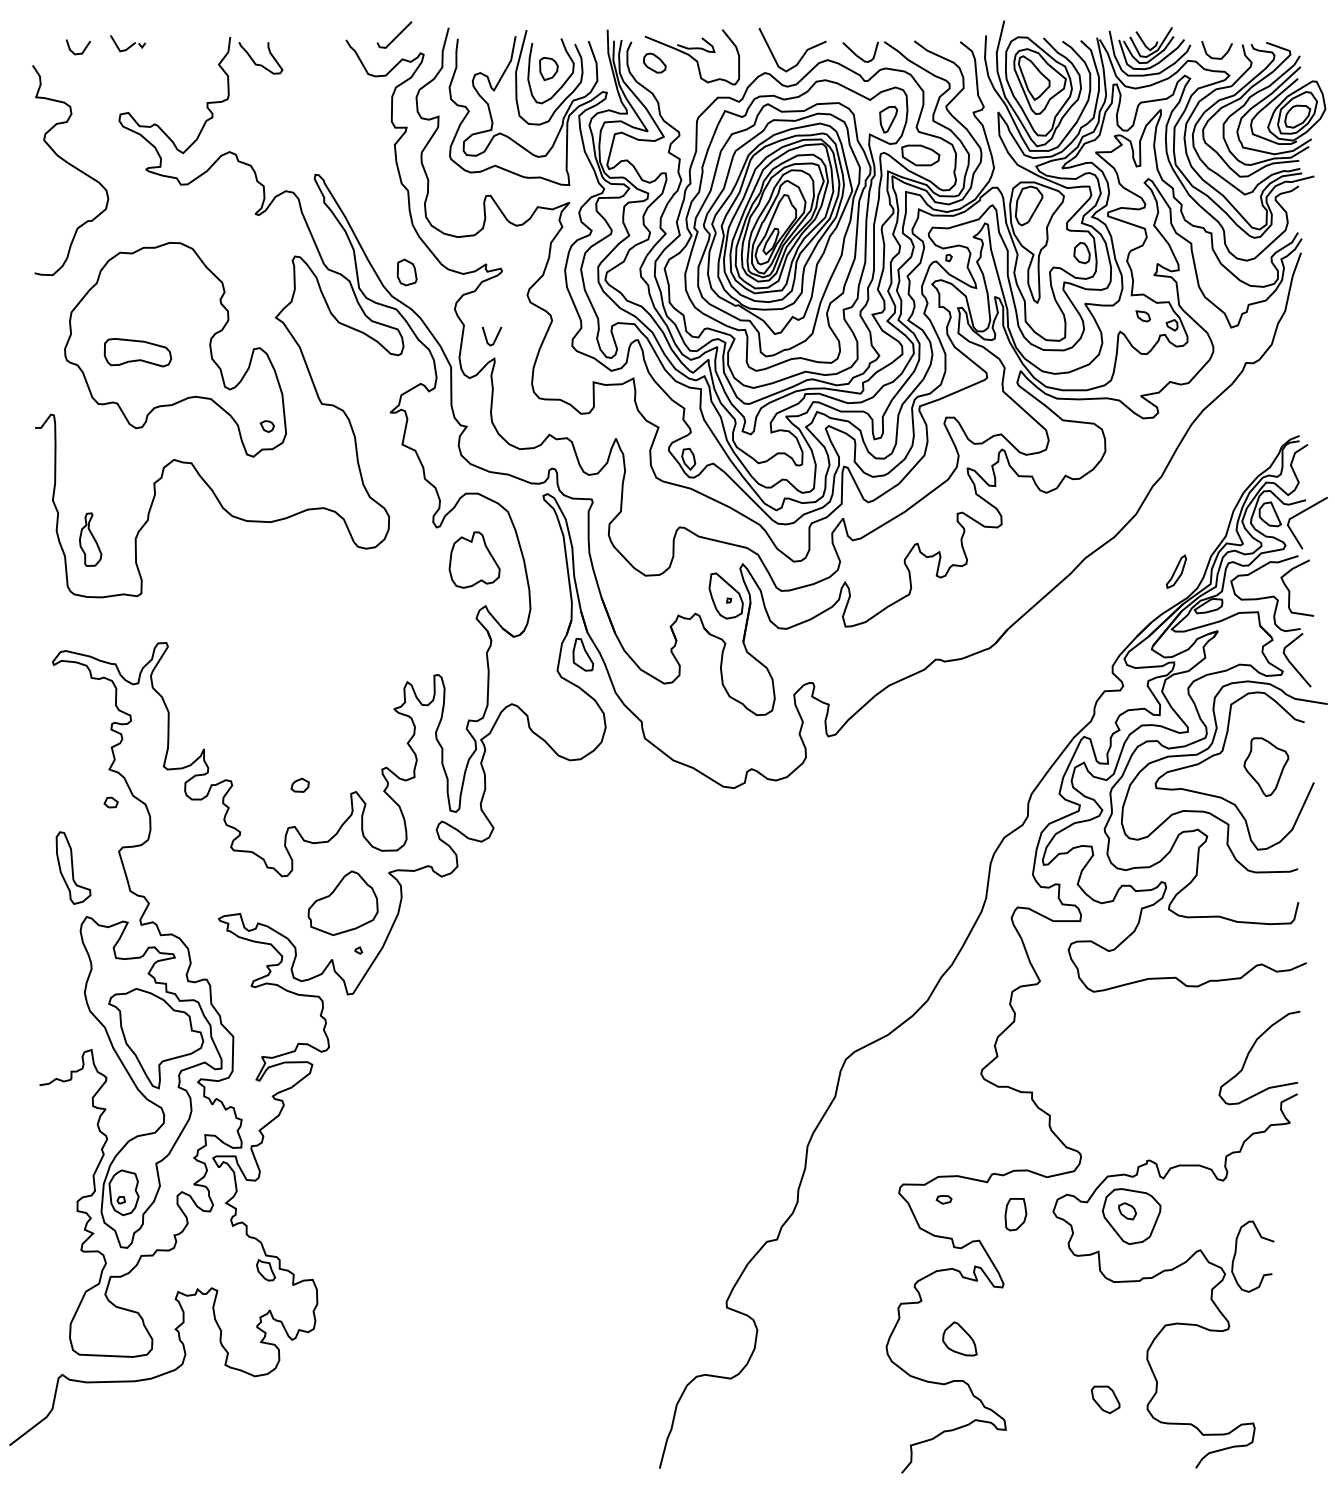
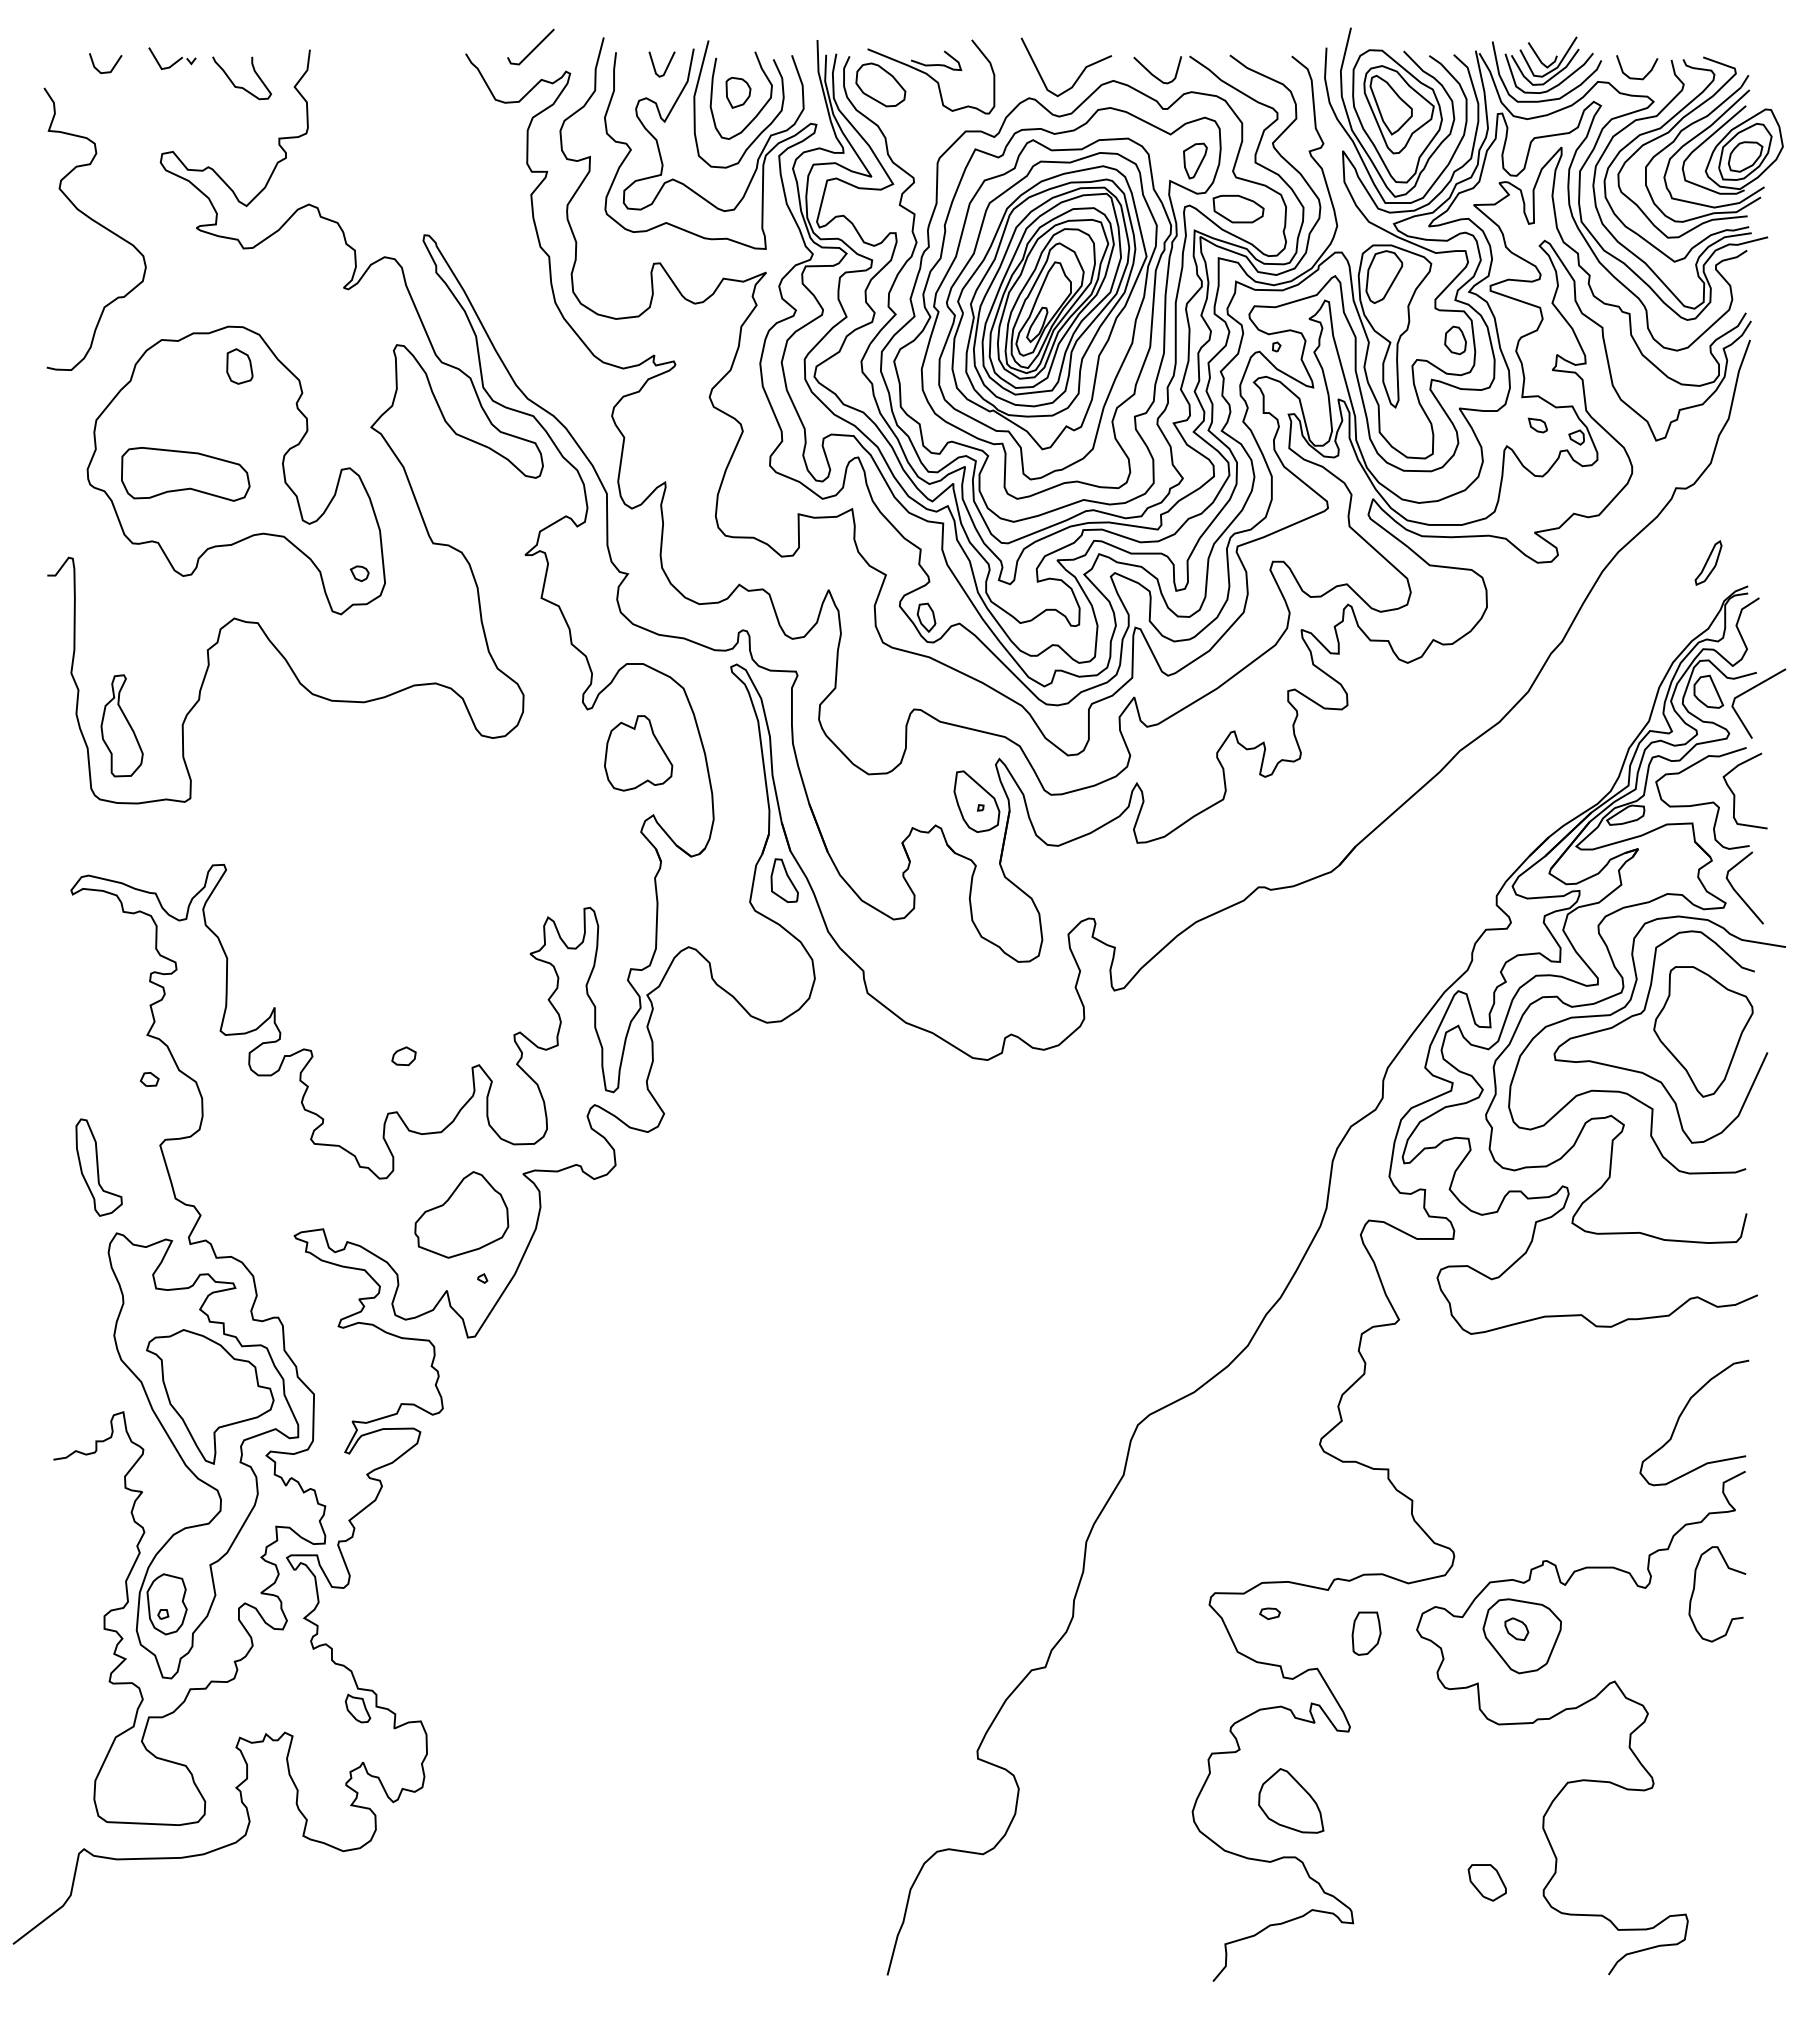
part: (654, 62) -> (880, 84), size x1.67
curve: (259, 64) -> (240, 86), moved
part: (406, 272) -> (239, 366), moved
line: (495, 337) -> (666, 66), moved
part: (137, 352) -> (185, 474), size x1.43
part: (90, 539) -> (121, 725), size x1.43
part: (1176, 571) -> (1708, 562), moved
part: (1266, 766) -> (1703, 1031), size x1.67
curve: (1235, 1254) -> (1694, 1591), moved
part: (960, 1338) -> (1291, 1800), size x1.43

